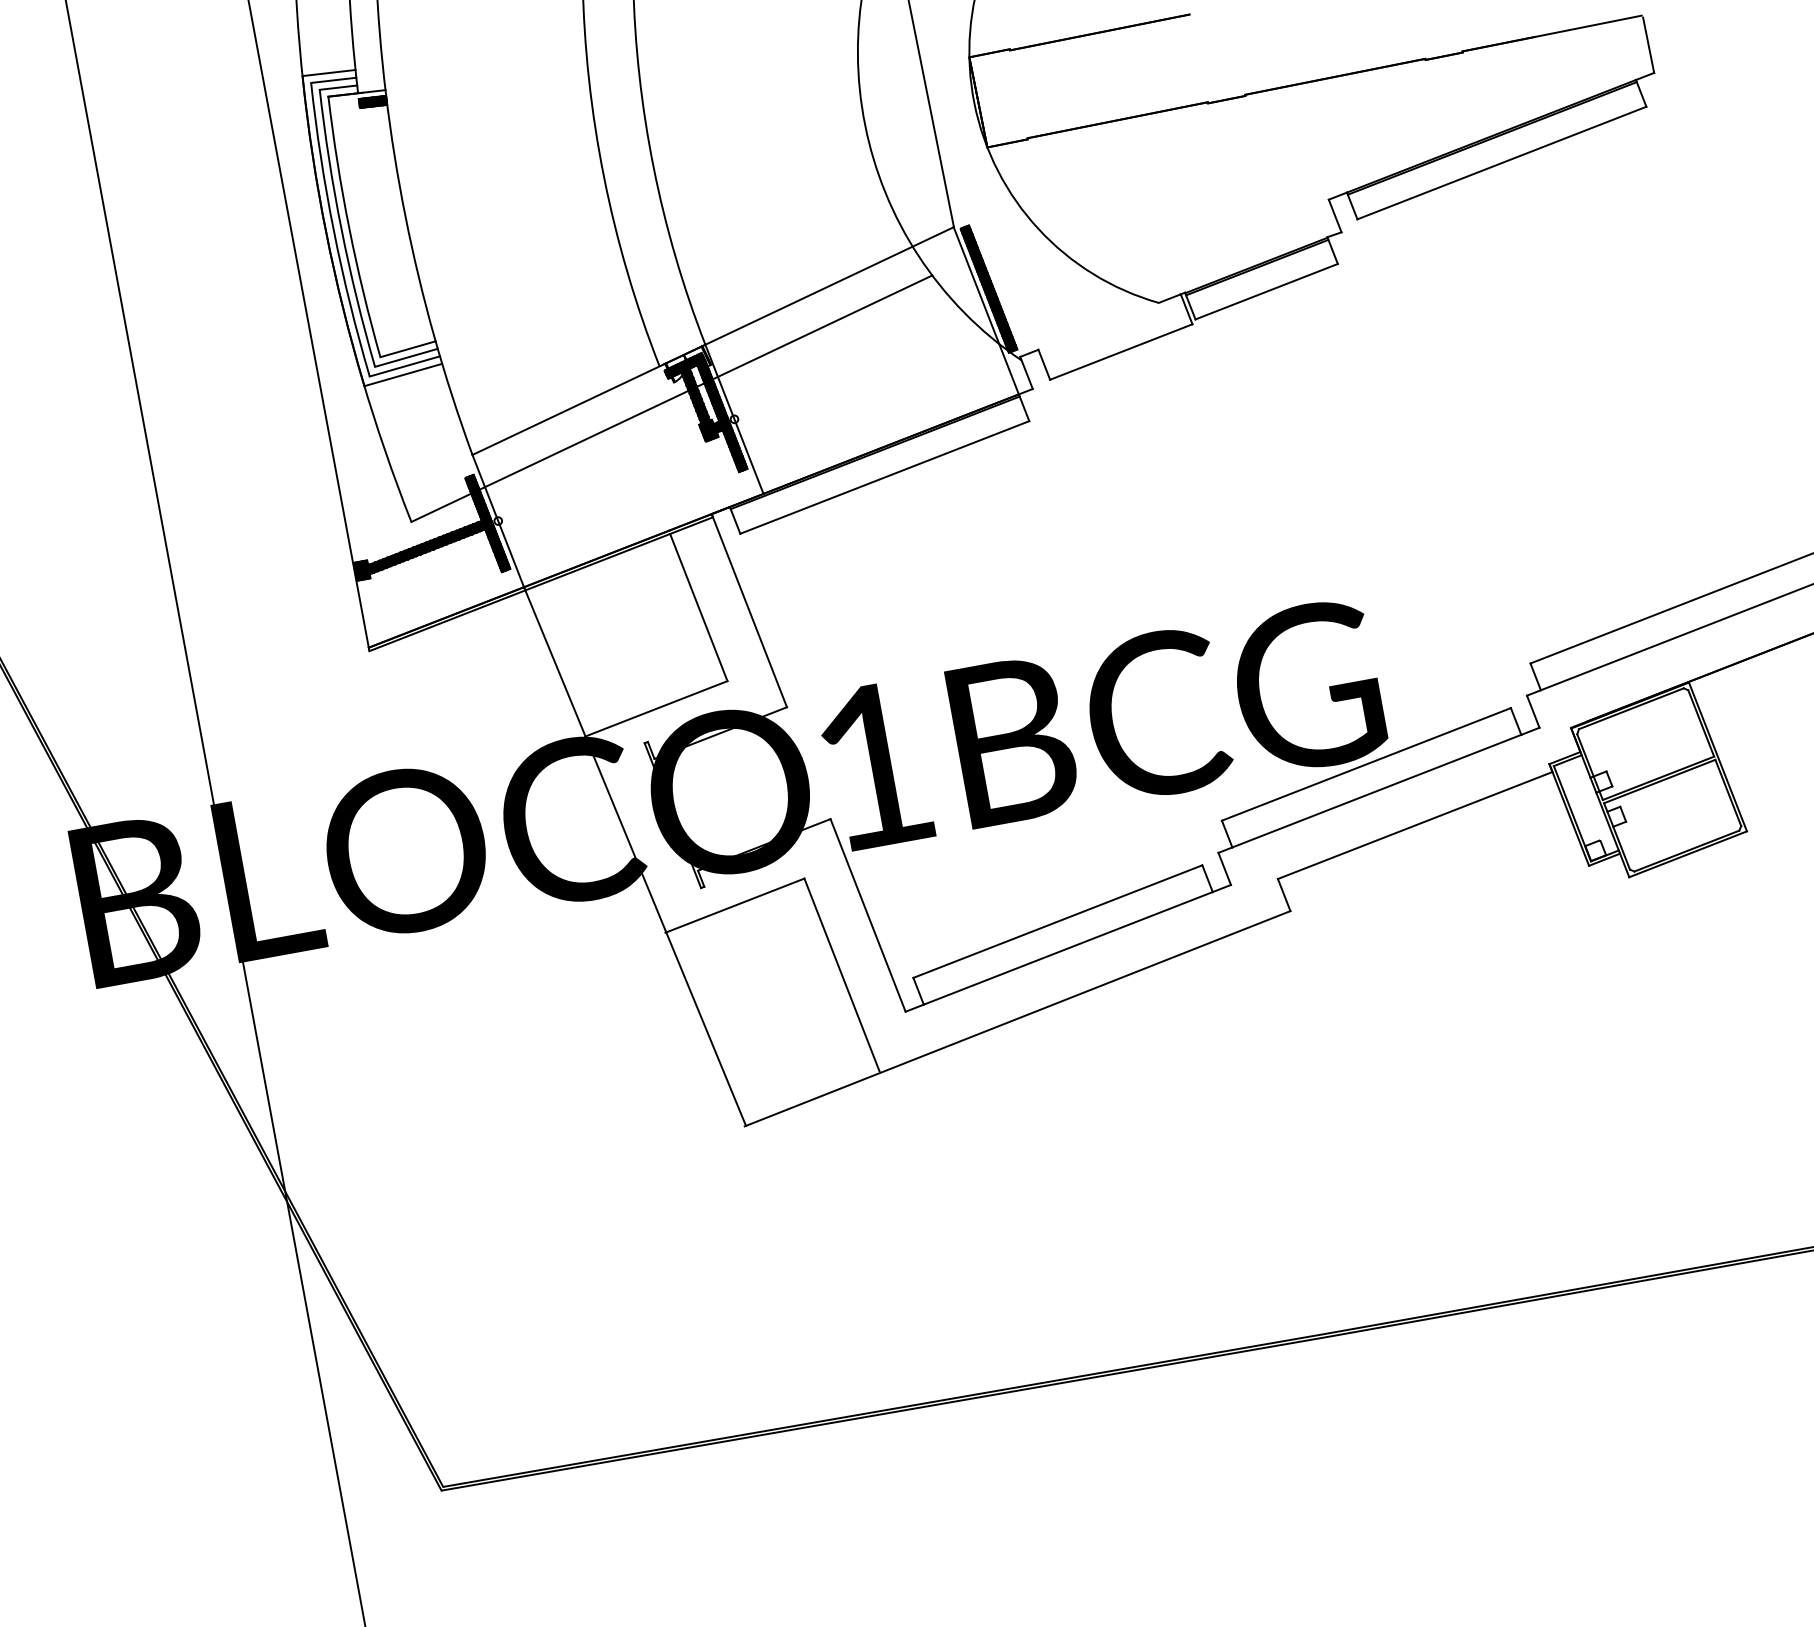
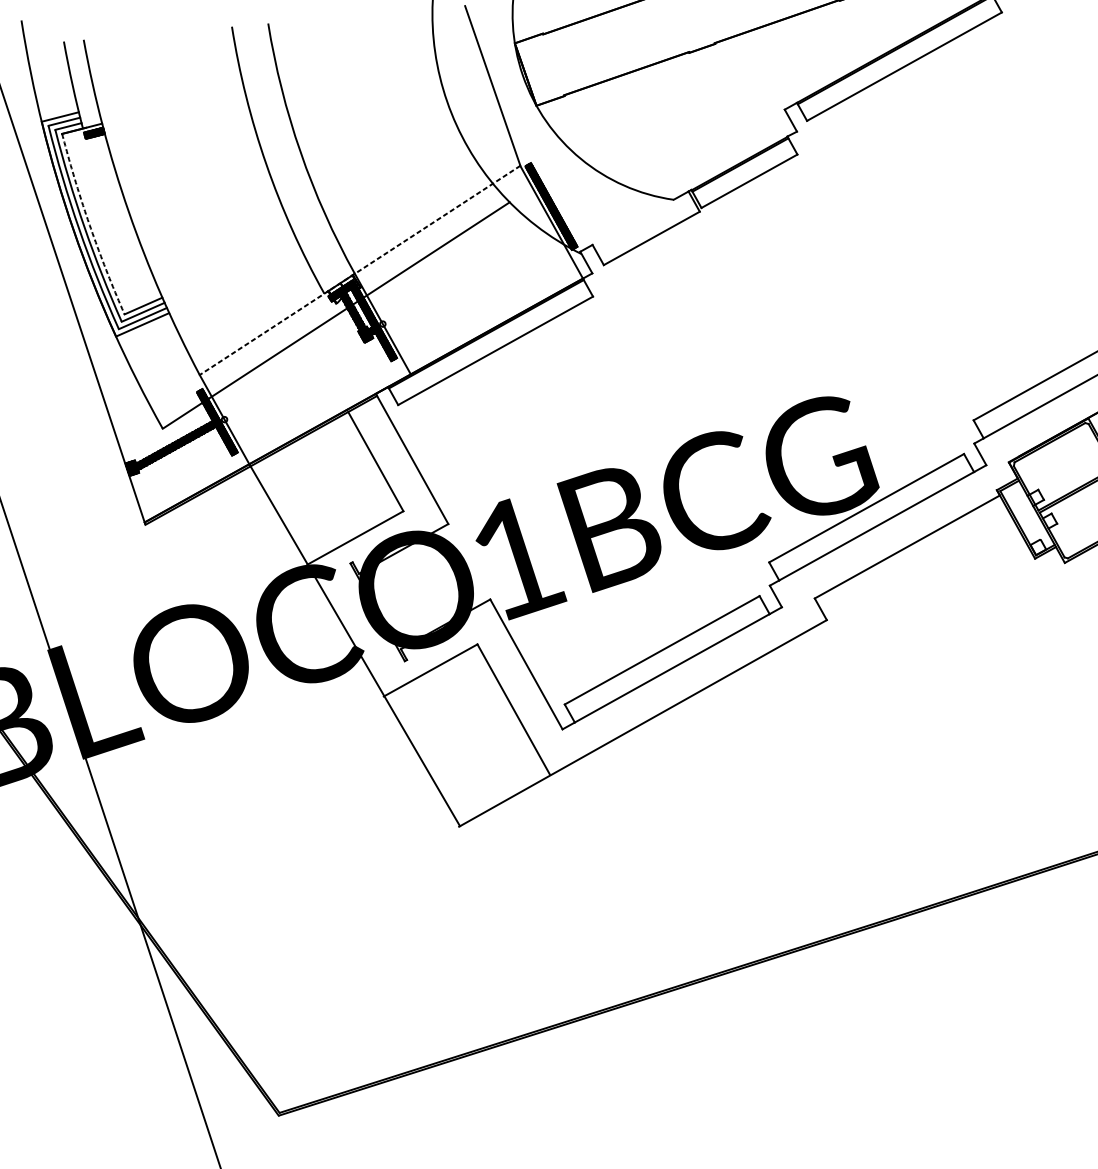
arc: (349, 227) -> (89, 225), solid -> dashed
line: (712, 341) -> (359, 270), solid -> dashed

